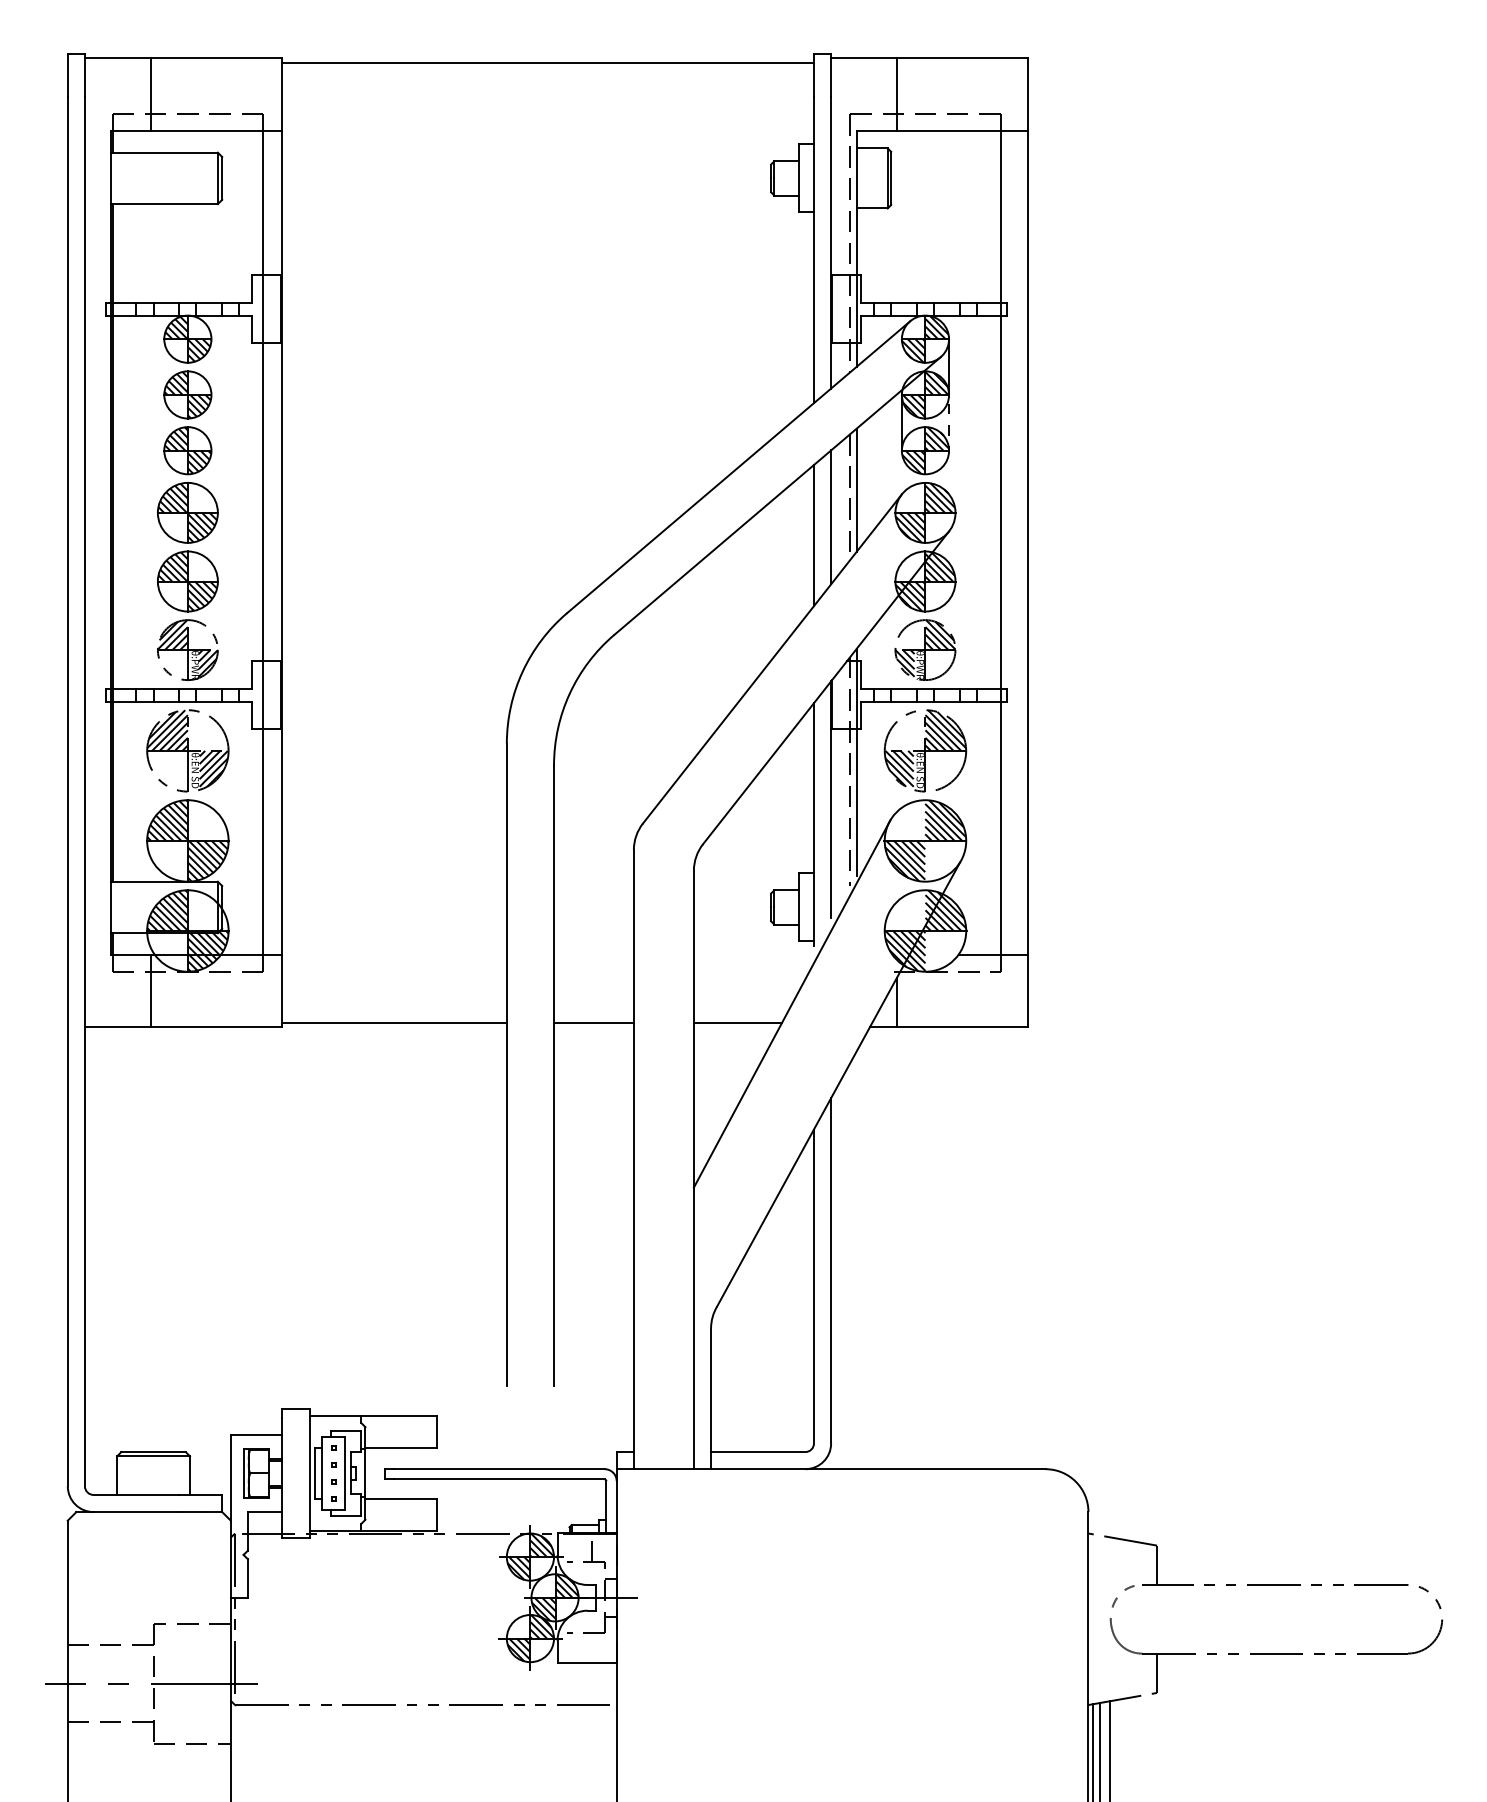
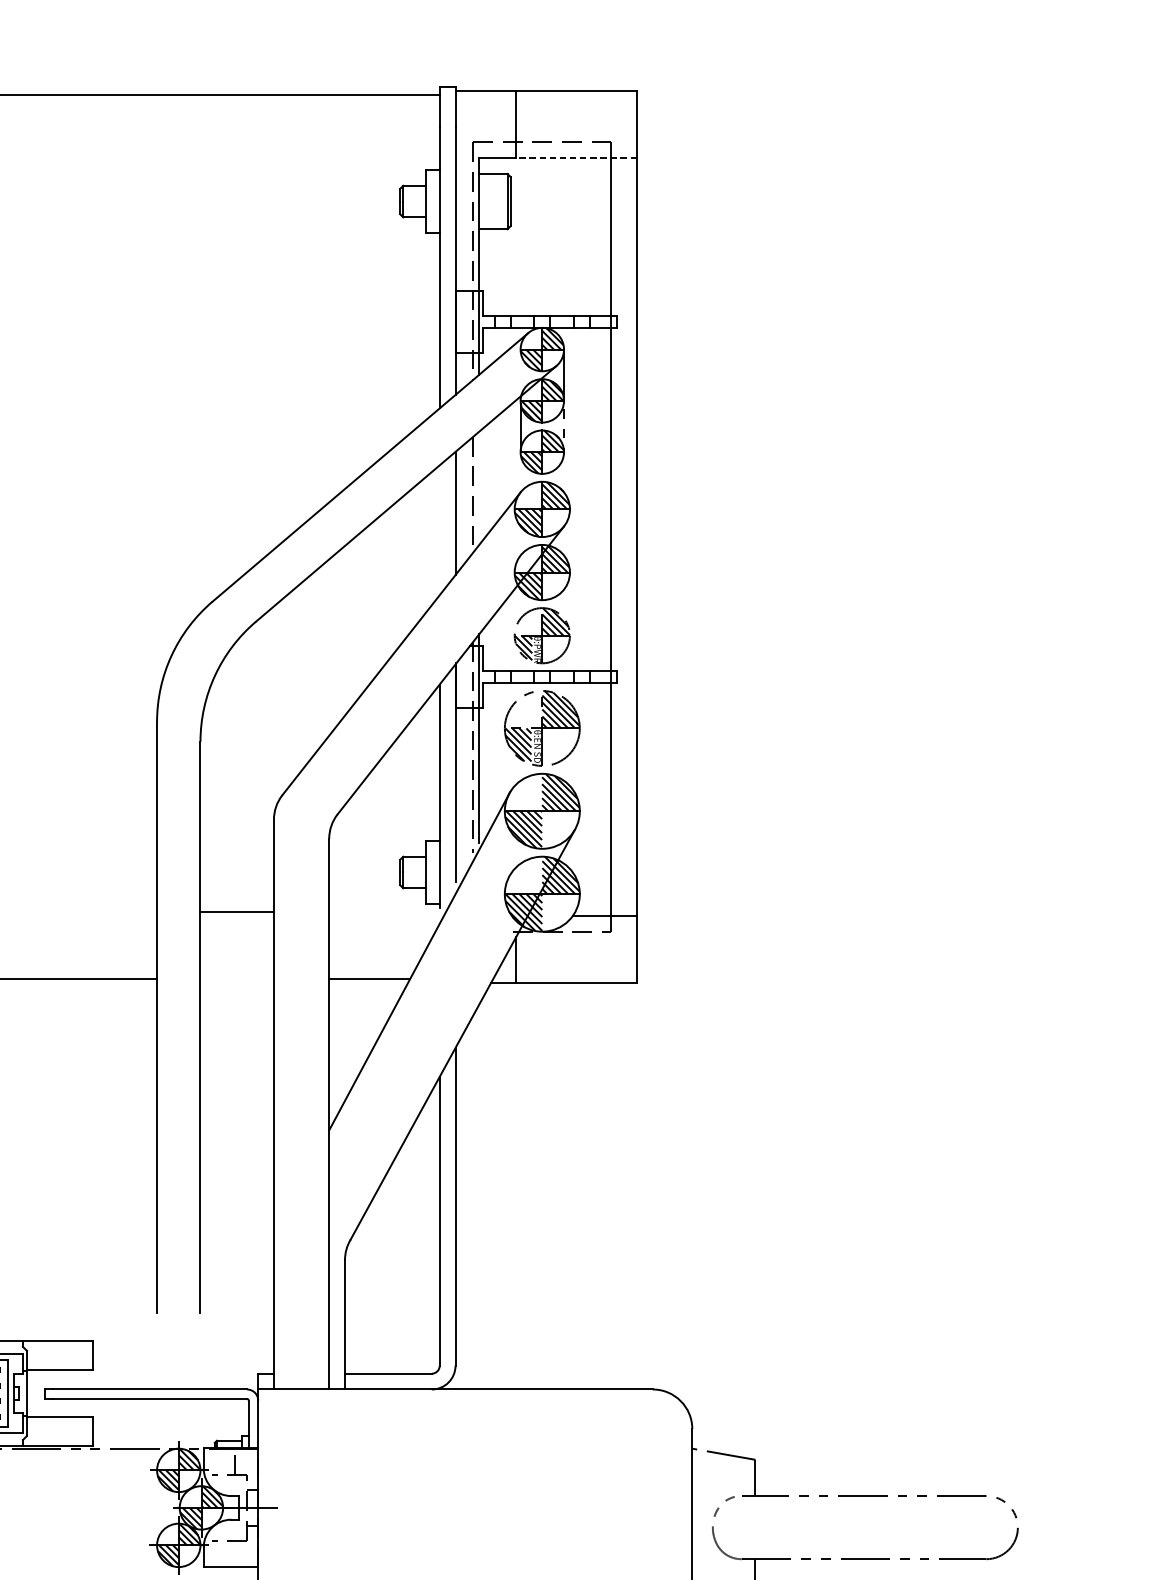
line: (962, 131) -> (576, 158), solid -> dashed
line: (856, 489) -> (478, 487), removed
line: (813, 535) -> (439, 530), removed
line: (593, 1023) -> (236, 912), moved

